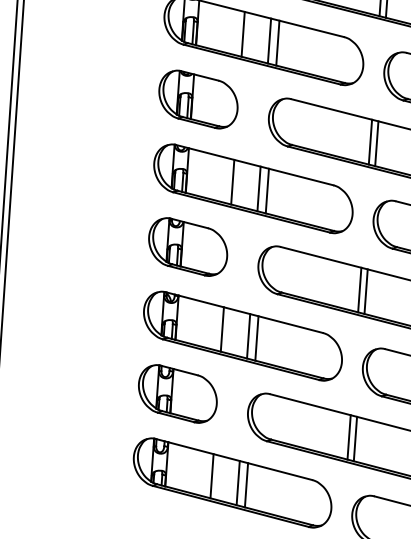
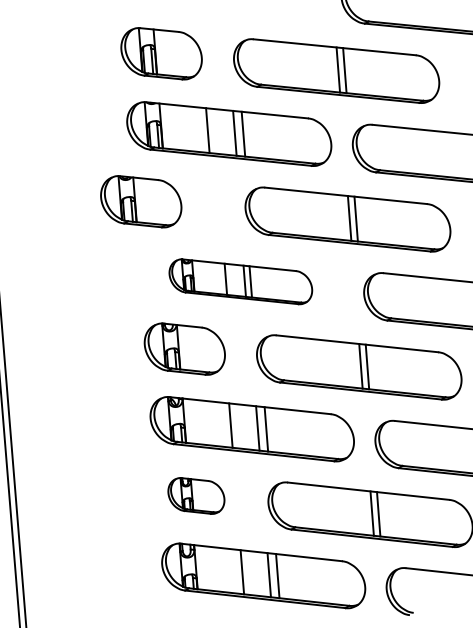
part: (198, 99) -> (141, 201), moved
part: (253, 188) -> (240, 281), size x0.7
part: (178, 393) -> (196, 495), size x0.7

